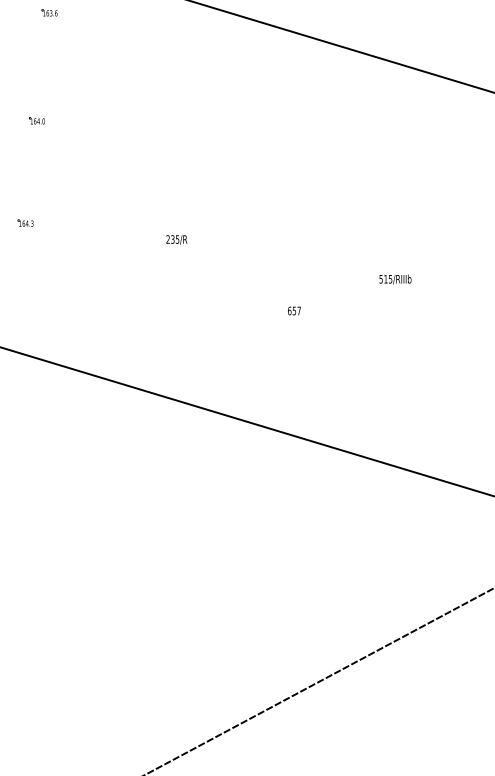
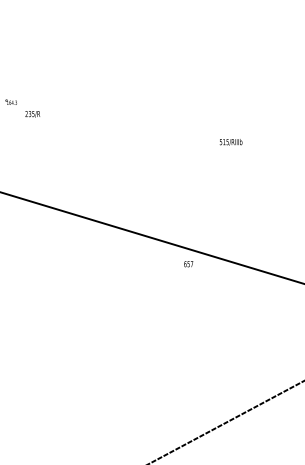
part: (36, 120) -> (19, 29), removed
text: (176, 239) -> (32, 114), moved
text: (395, 279) -> (231, 142), moved
text: (294, 310) -> (188, 263), moved

